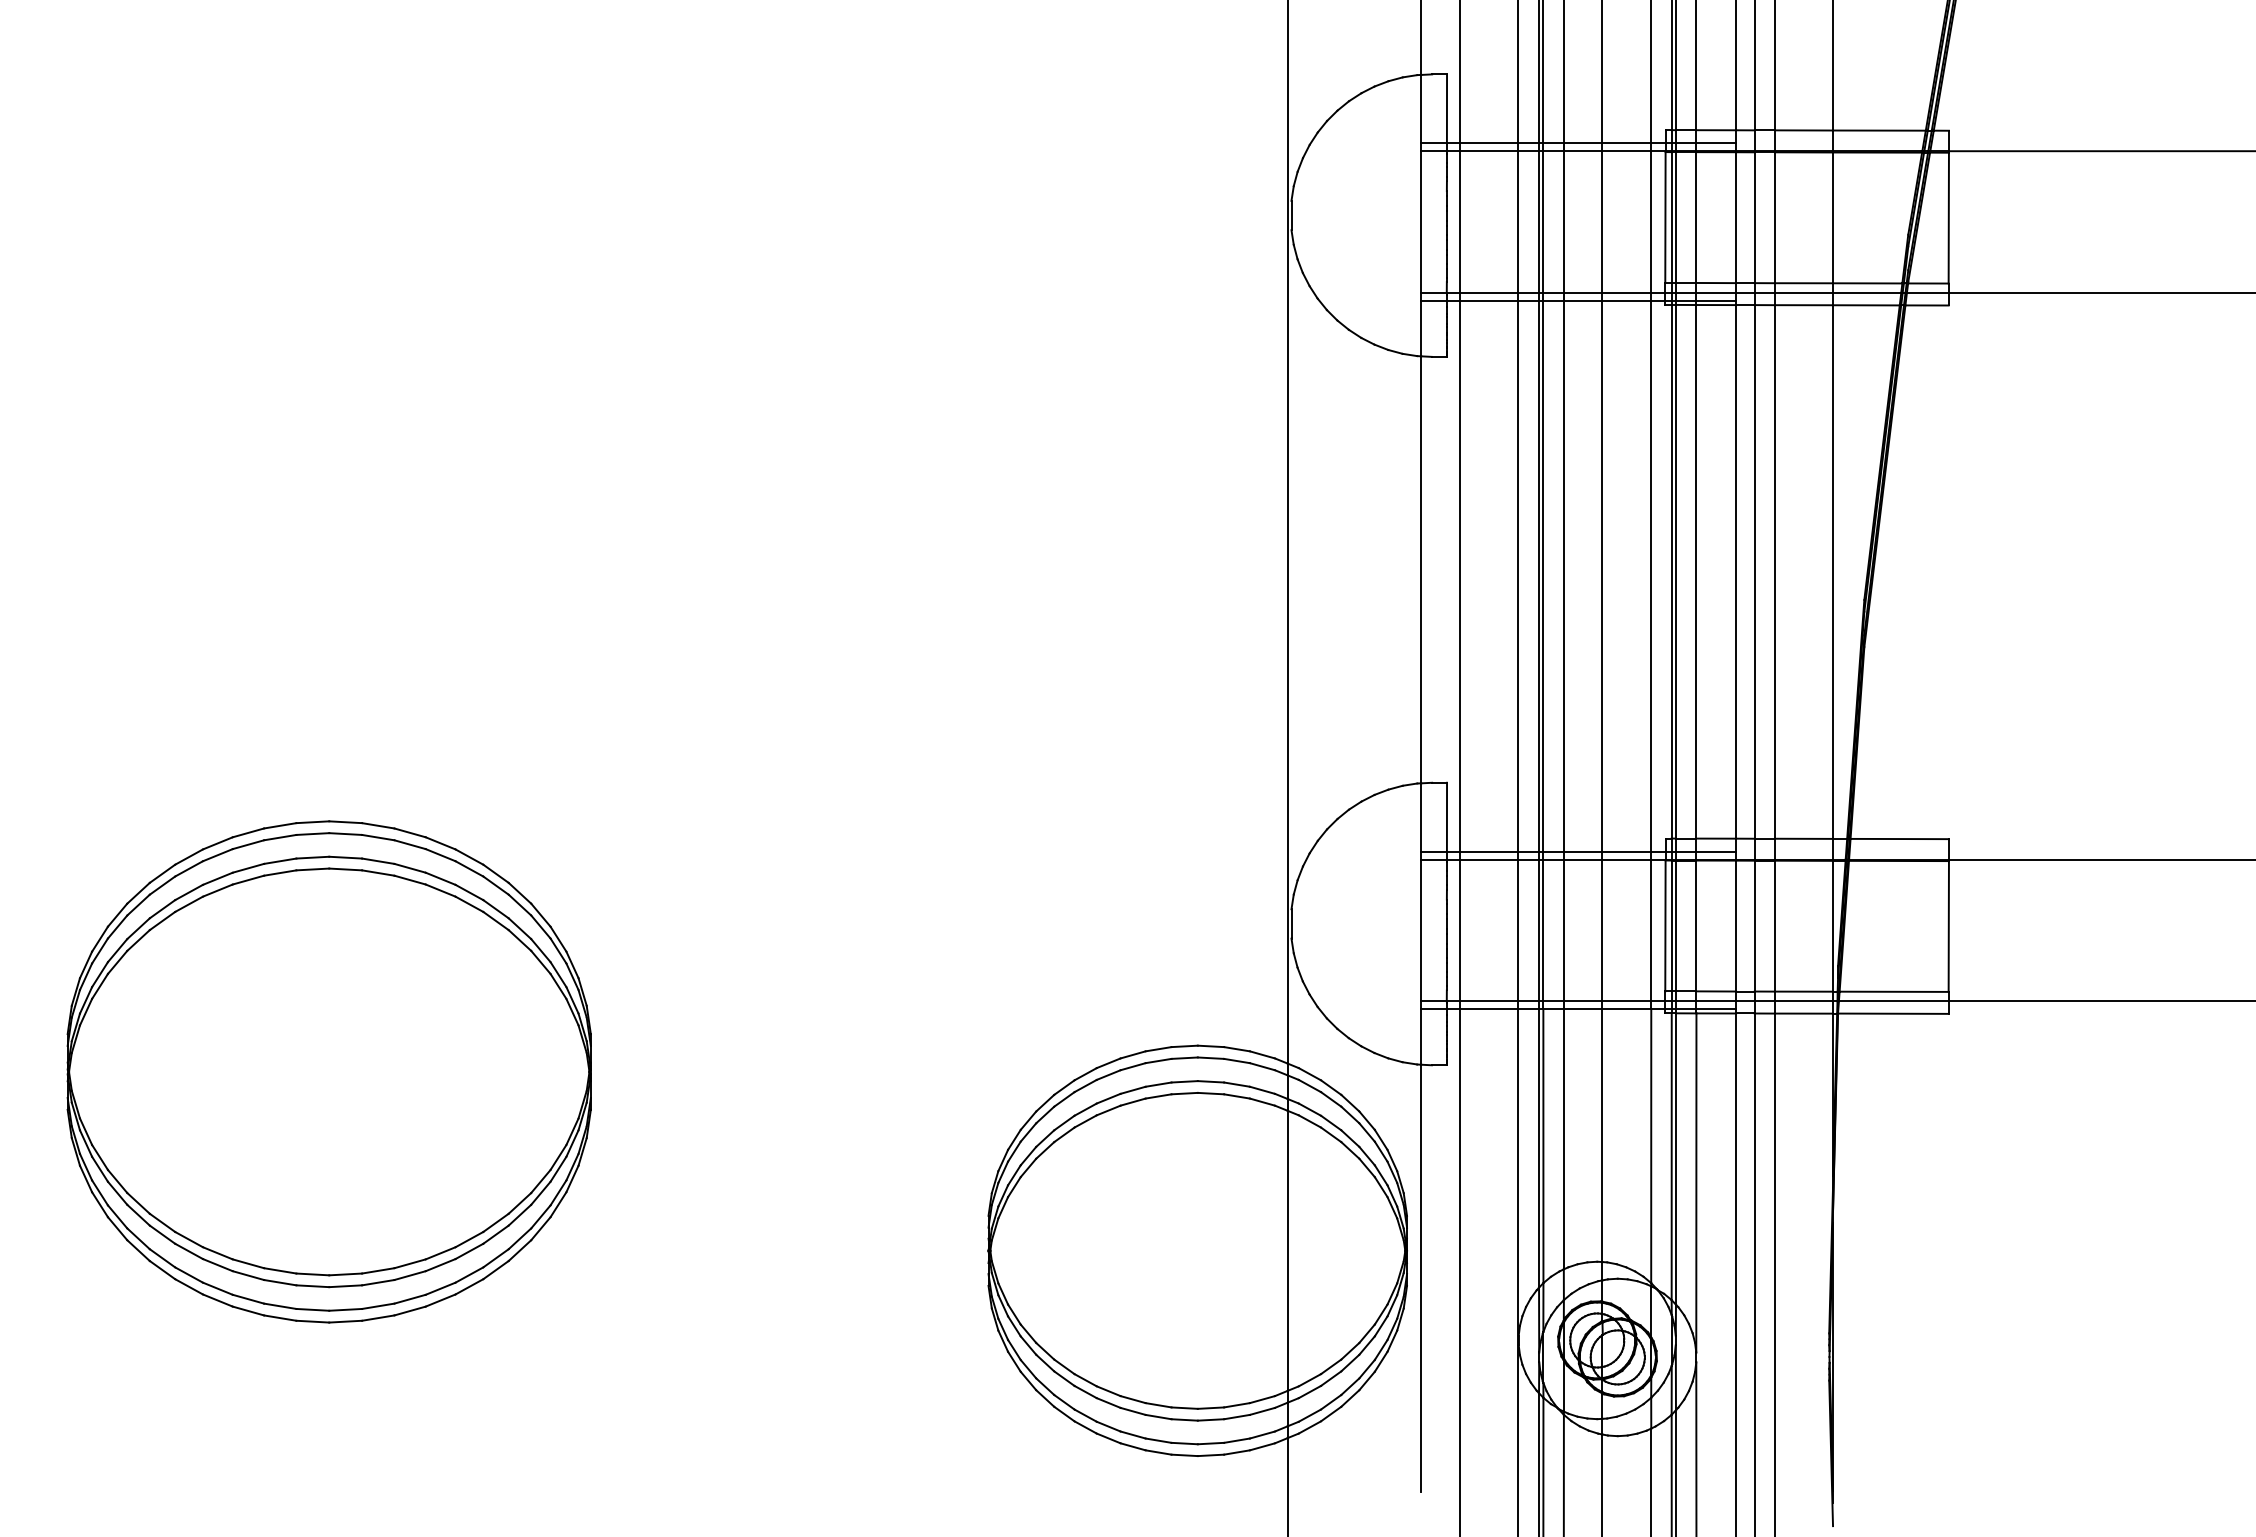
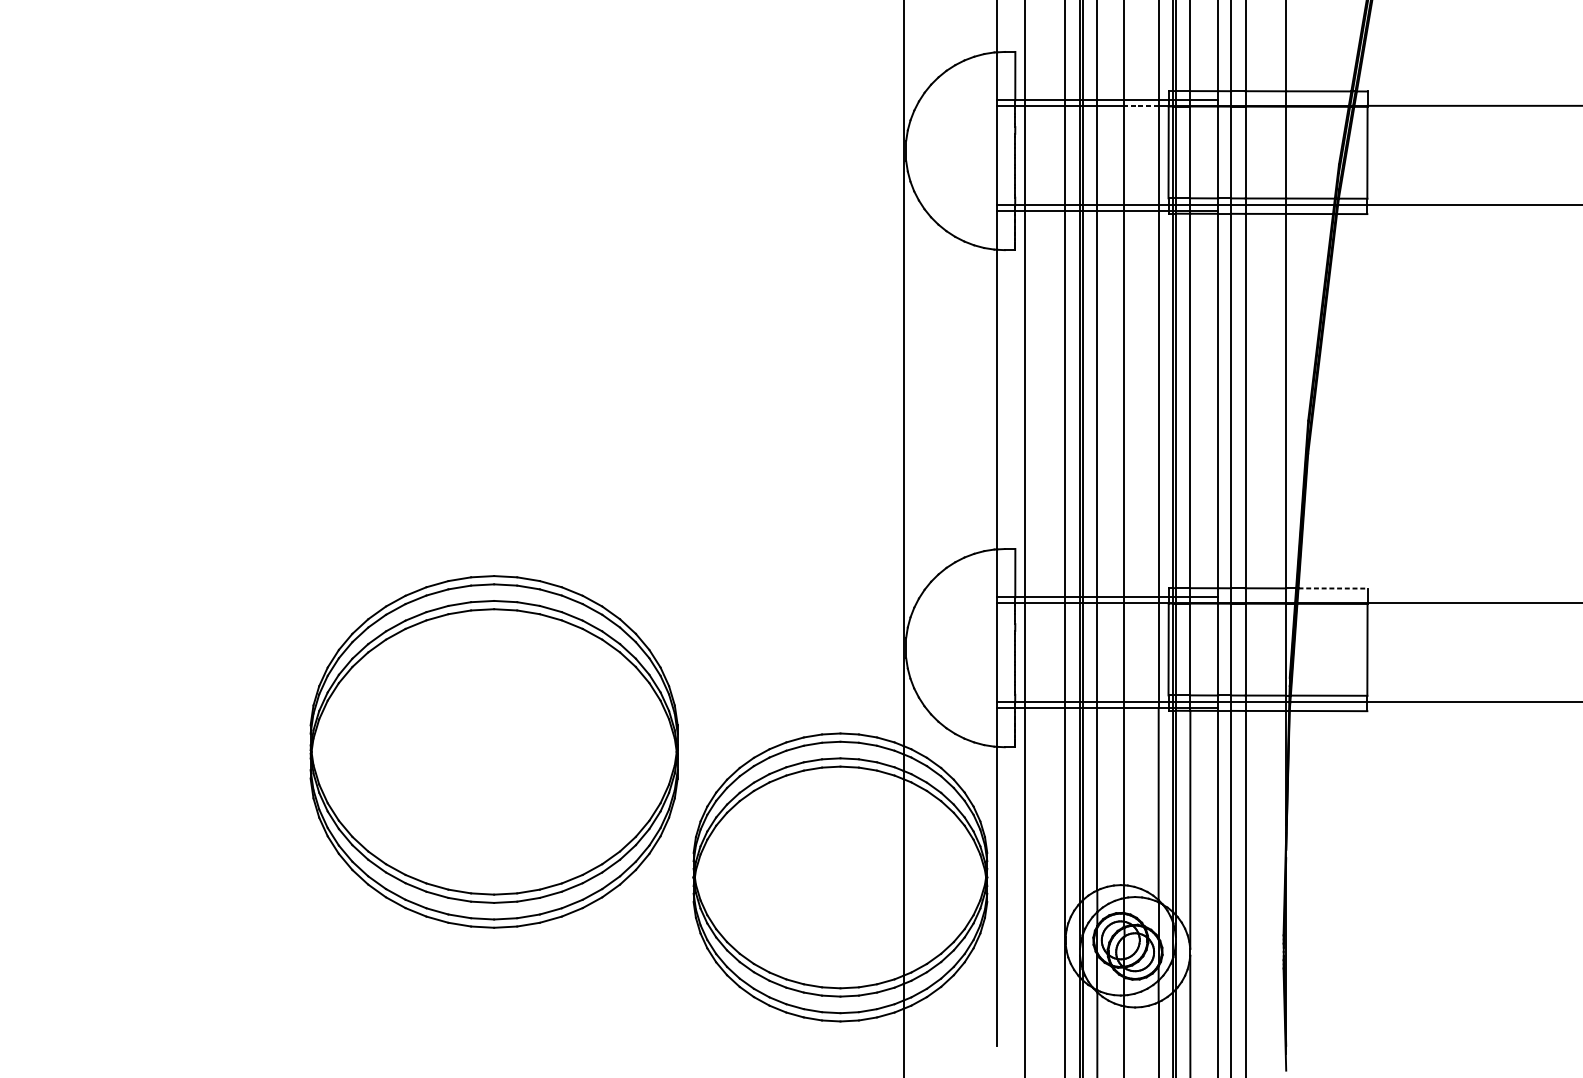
line: (1626, 151) -> (1141, 106), solid -> dashed
line: (1900, 839) -> (1333, 588), solid -> dashed
part: (328, 1071) -> (493, 751), moved

